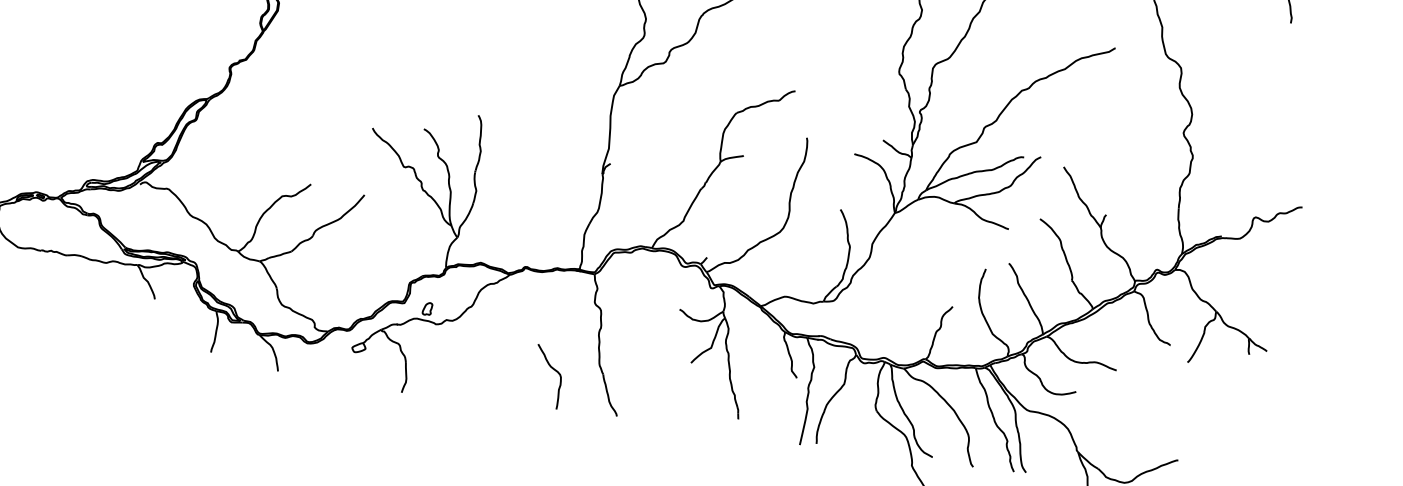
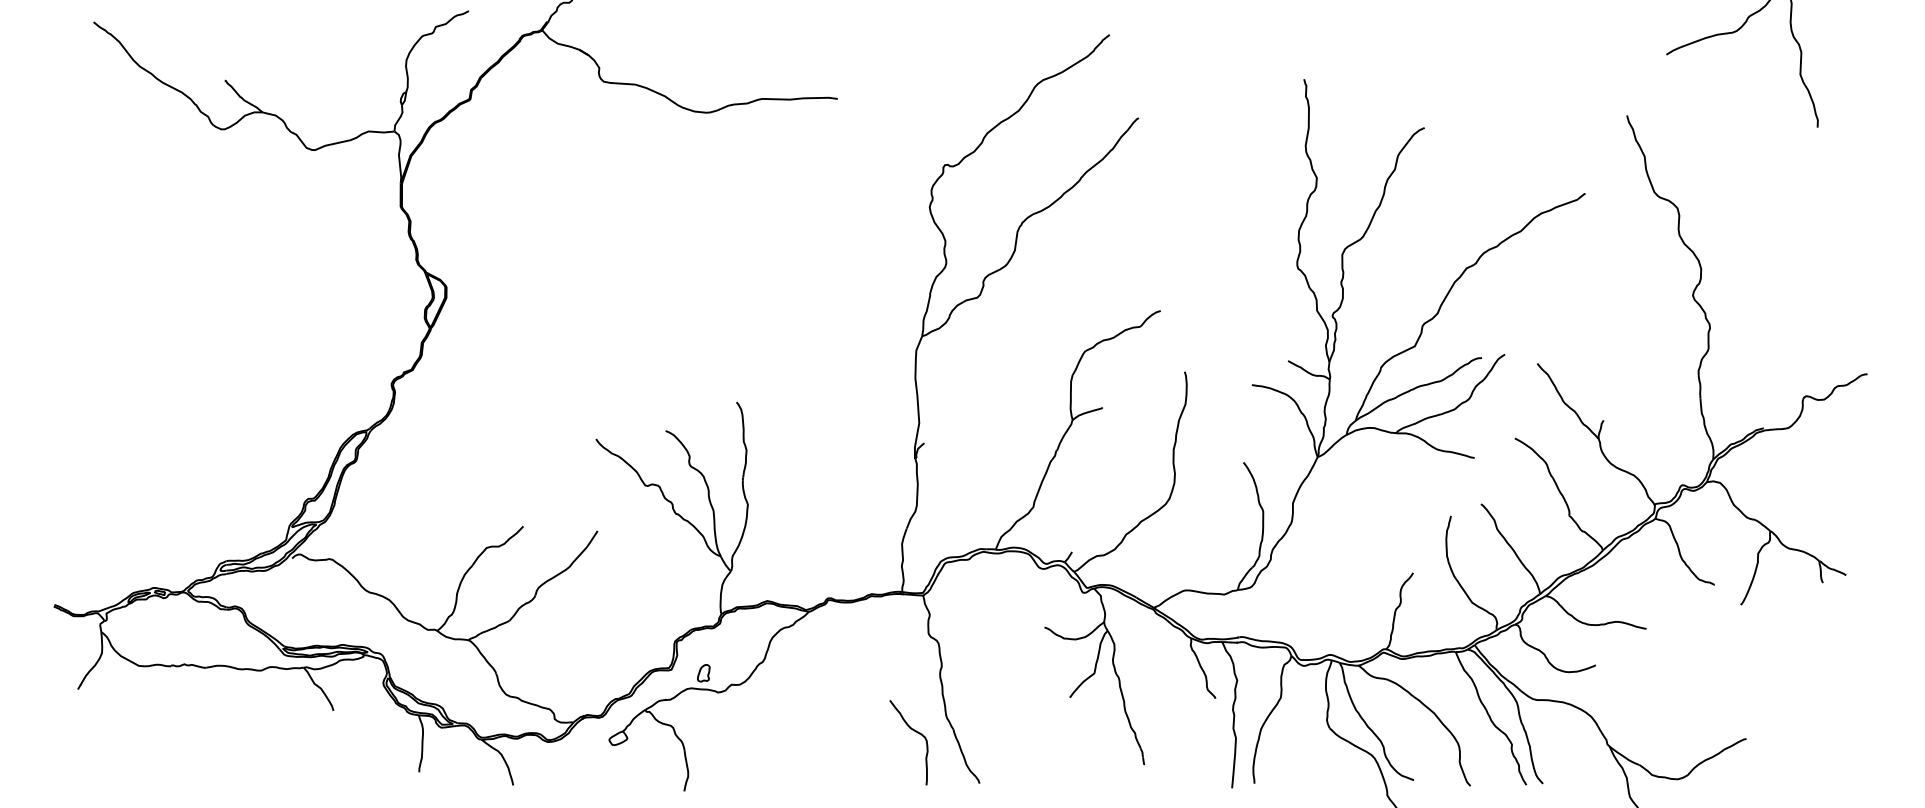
curve: (553, 370) -> (915, 732), moved

